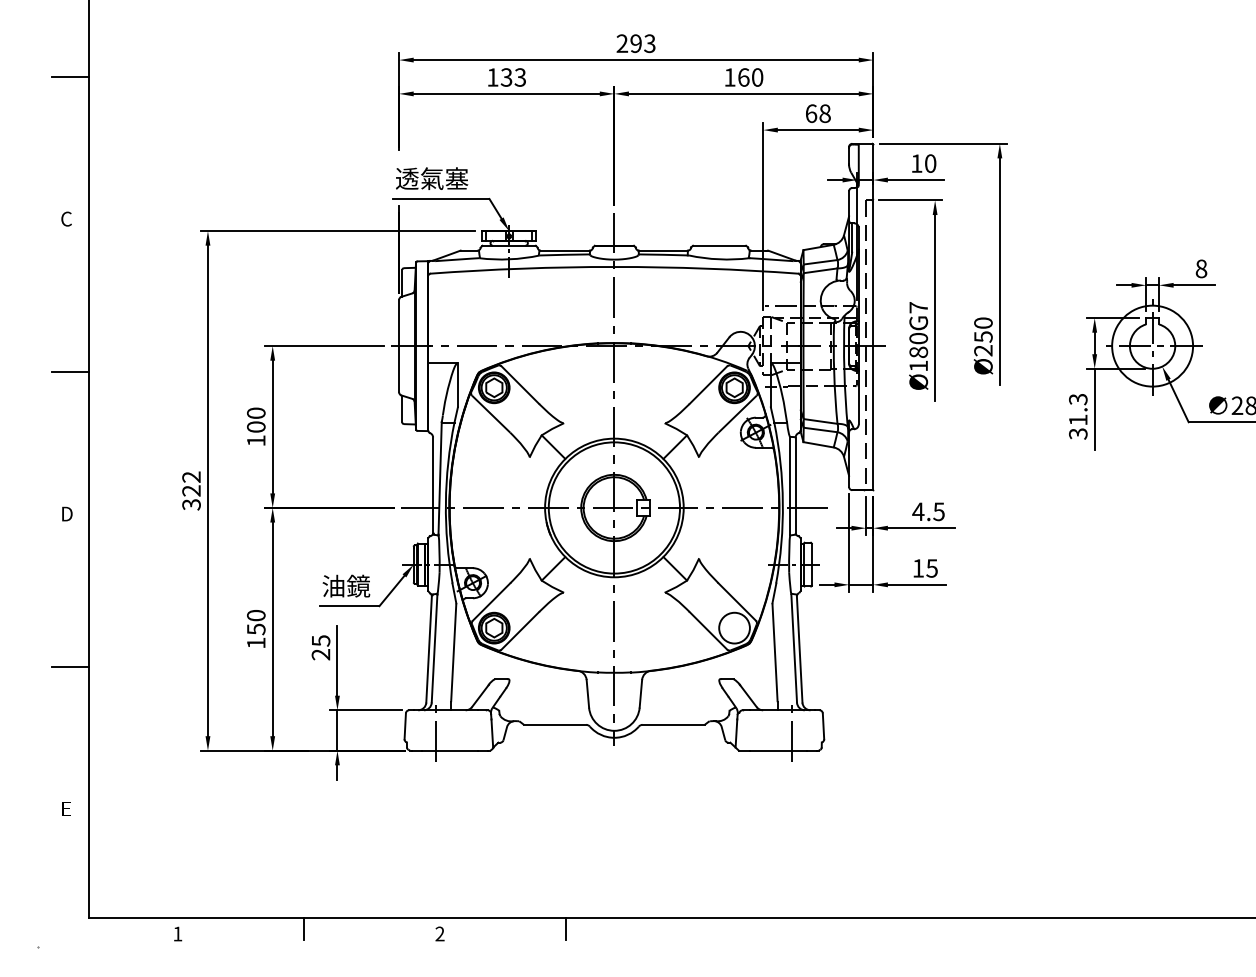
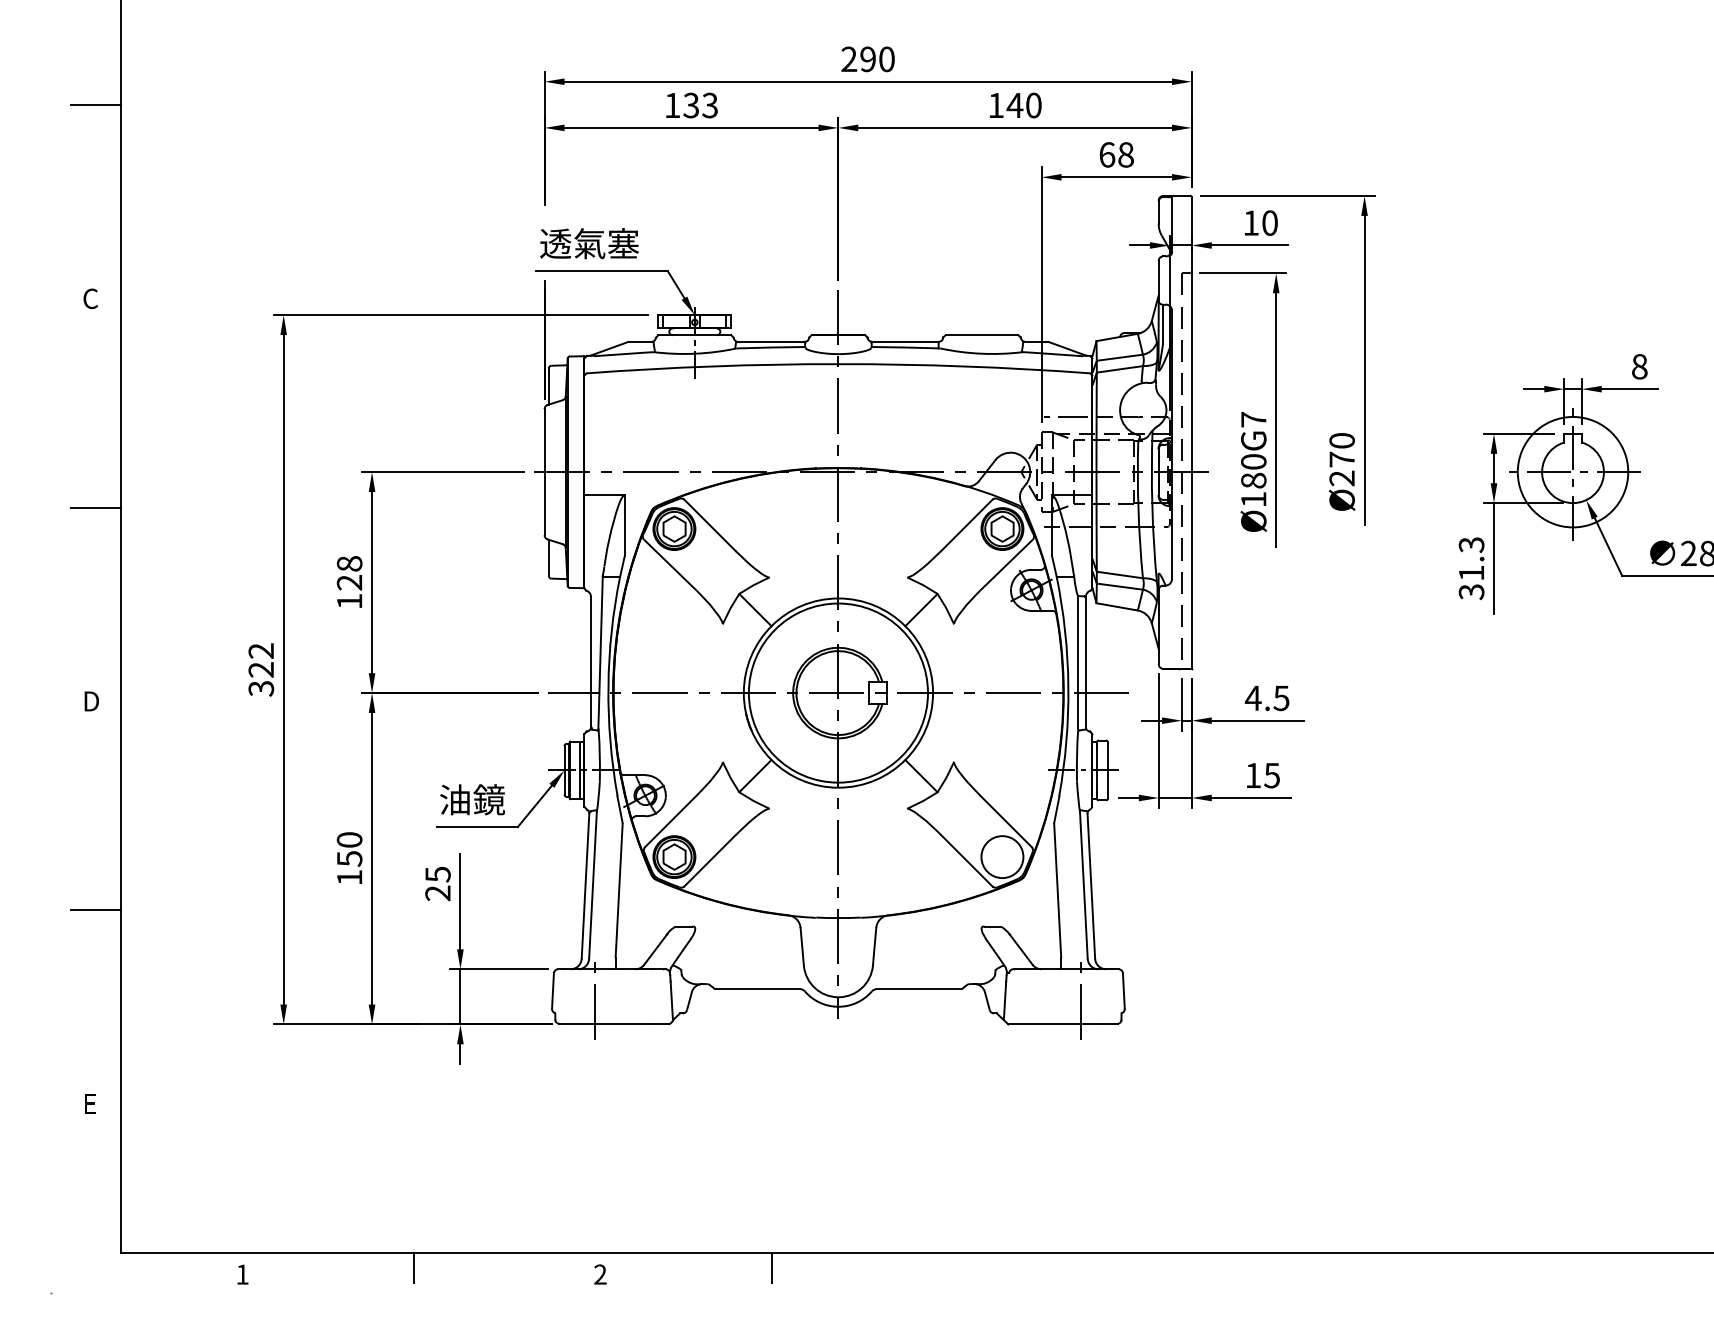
text: (649, 43) -> (886, 59), 293 -> 290
text: (743, 77) -> (1014, 105), 160 -> 140
text: (983, 336) -> (1342, 459), Ø250 -> Ø270
text: (256, 419) -> (349, 572), 100 -> 128

